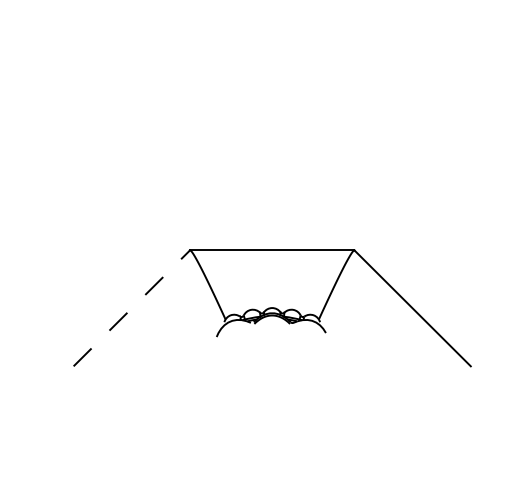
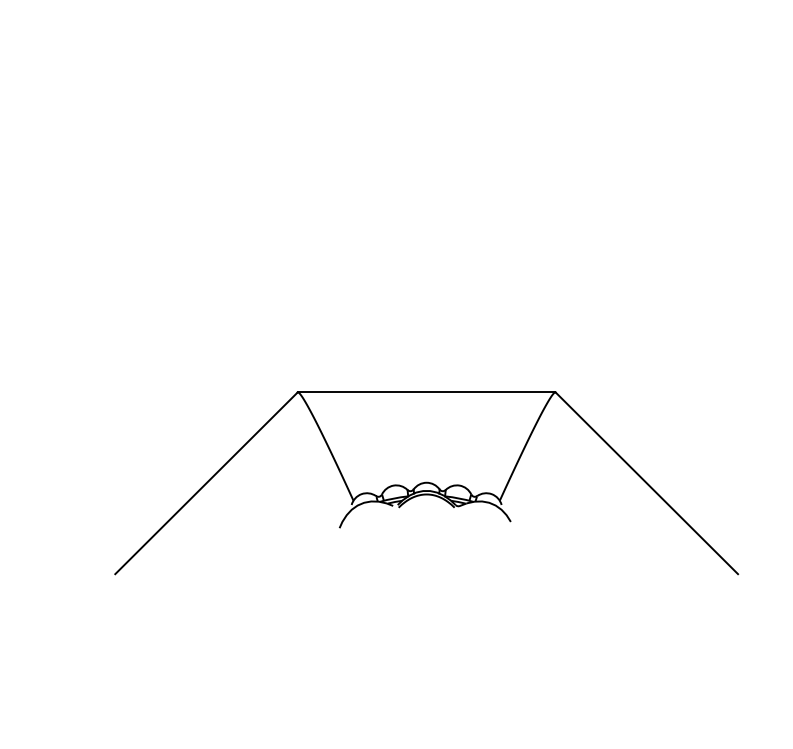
line: (131, 308) -> (206, 483), dashed -> solid

